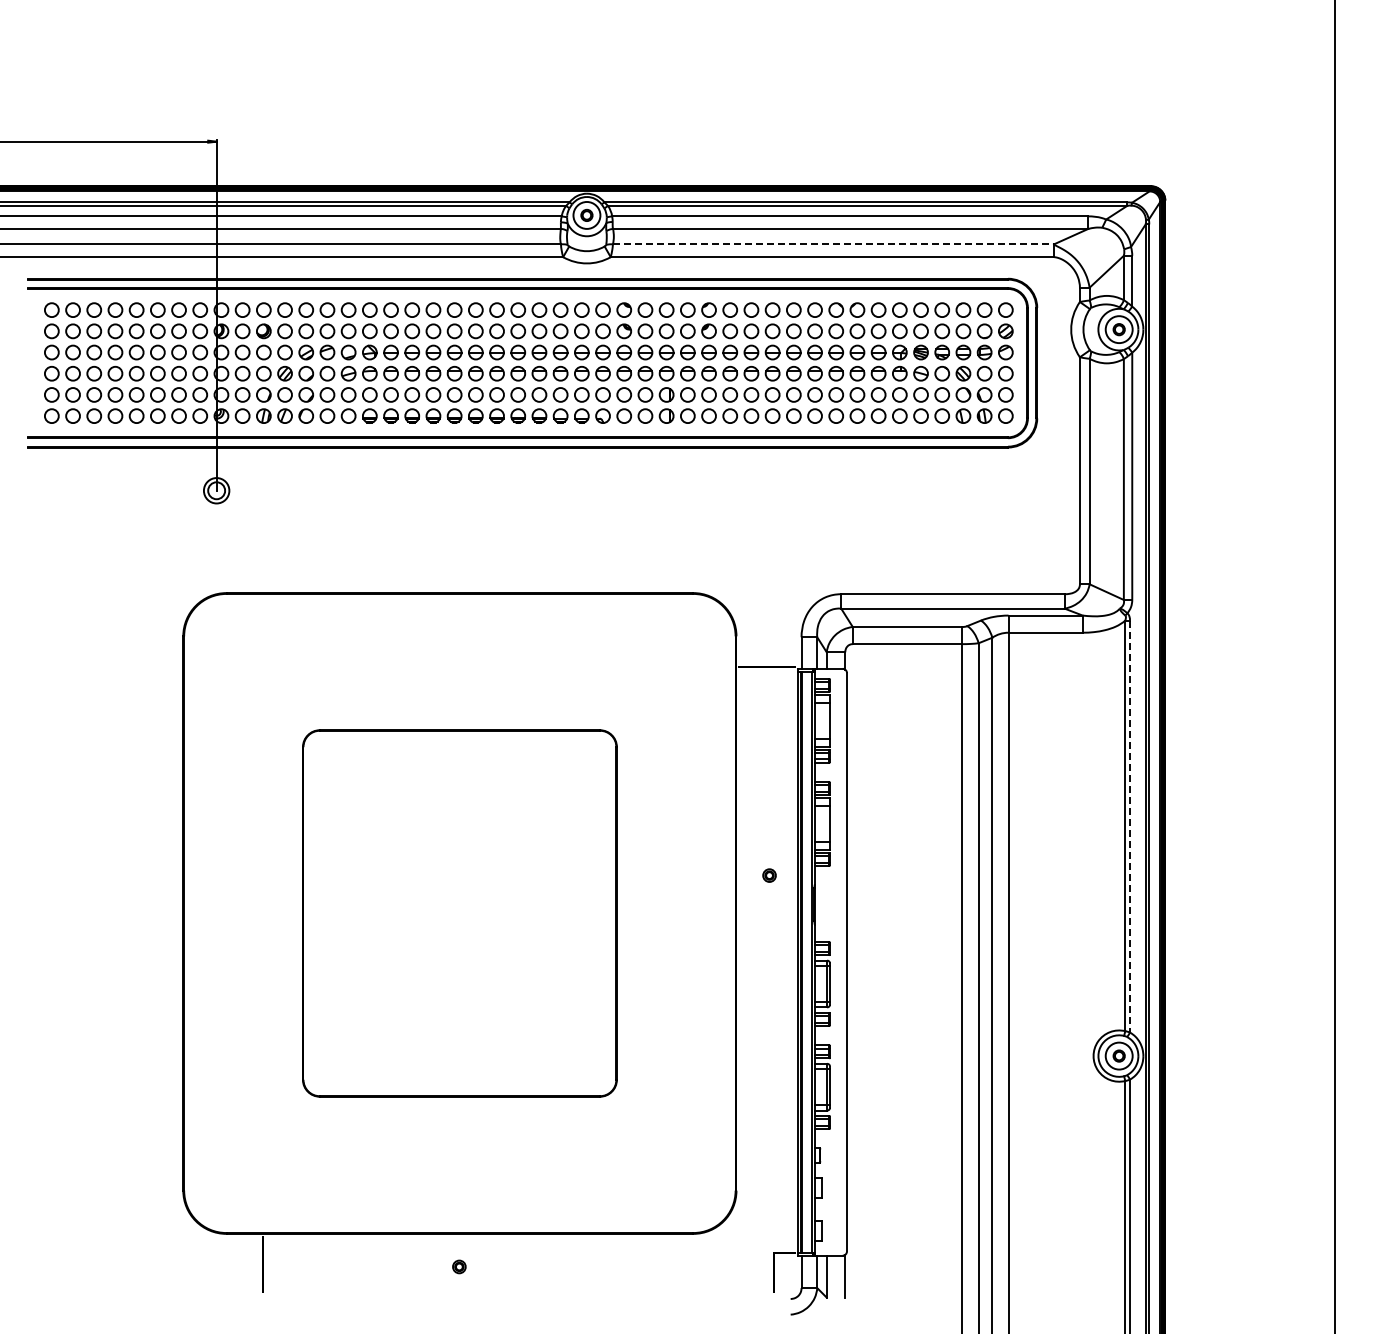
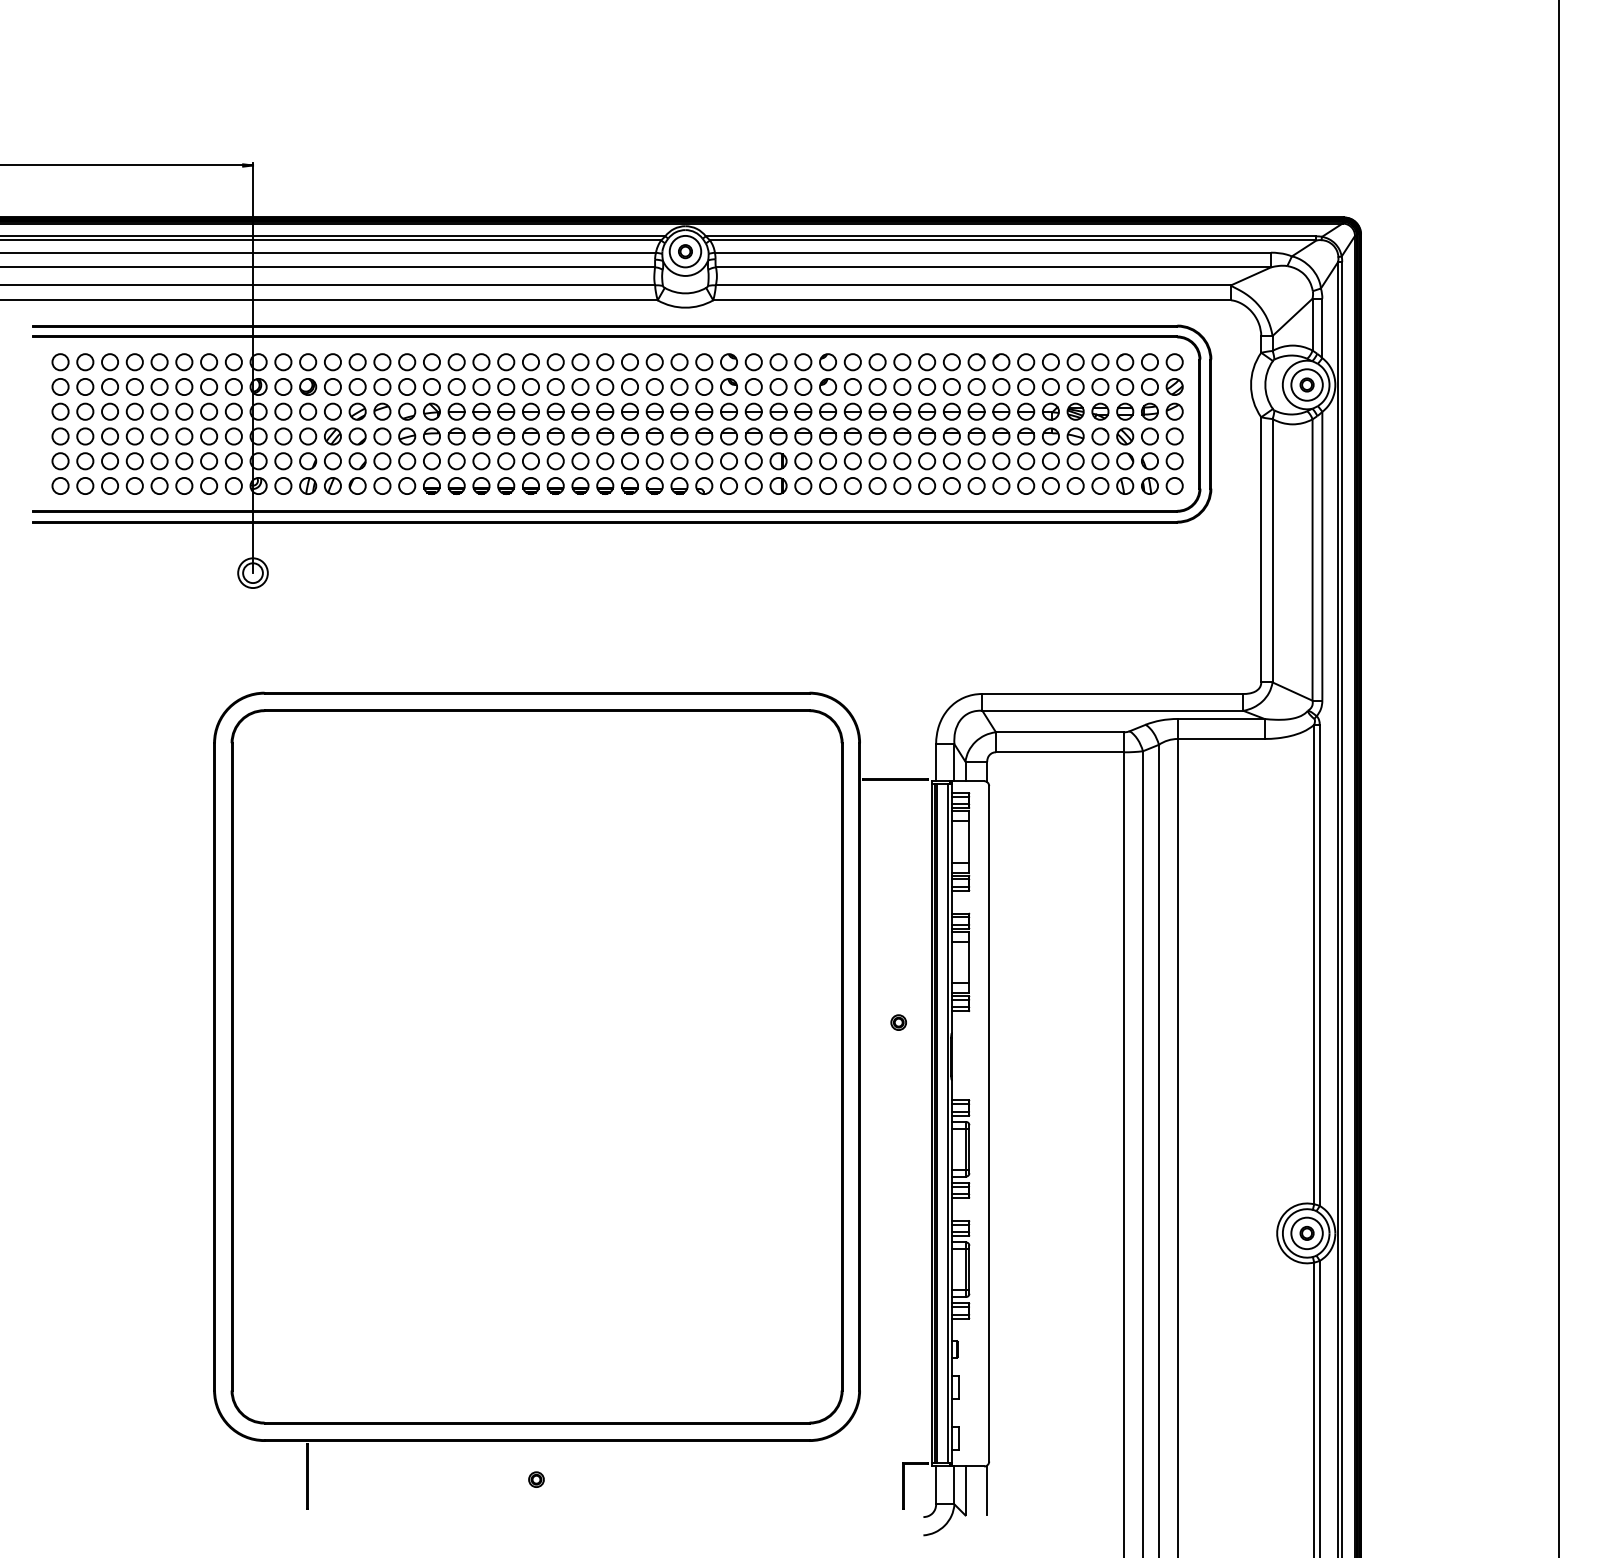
line: (833, 244) -> (973, 285), dashed -> solid
line: (1130, 827) -> (1320, 966), dashed -> solid
part: (459, 913) -> (536, 1066), size x1.67

